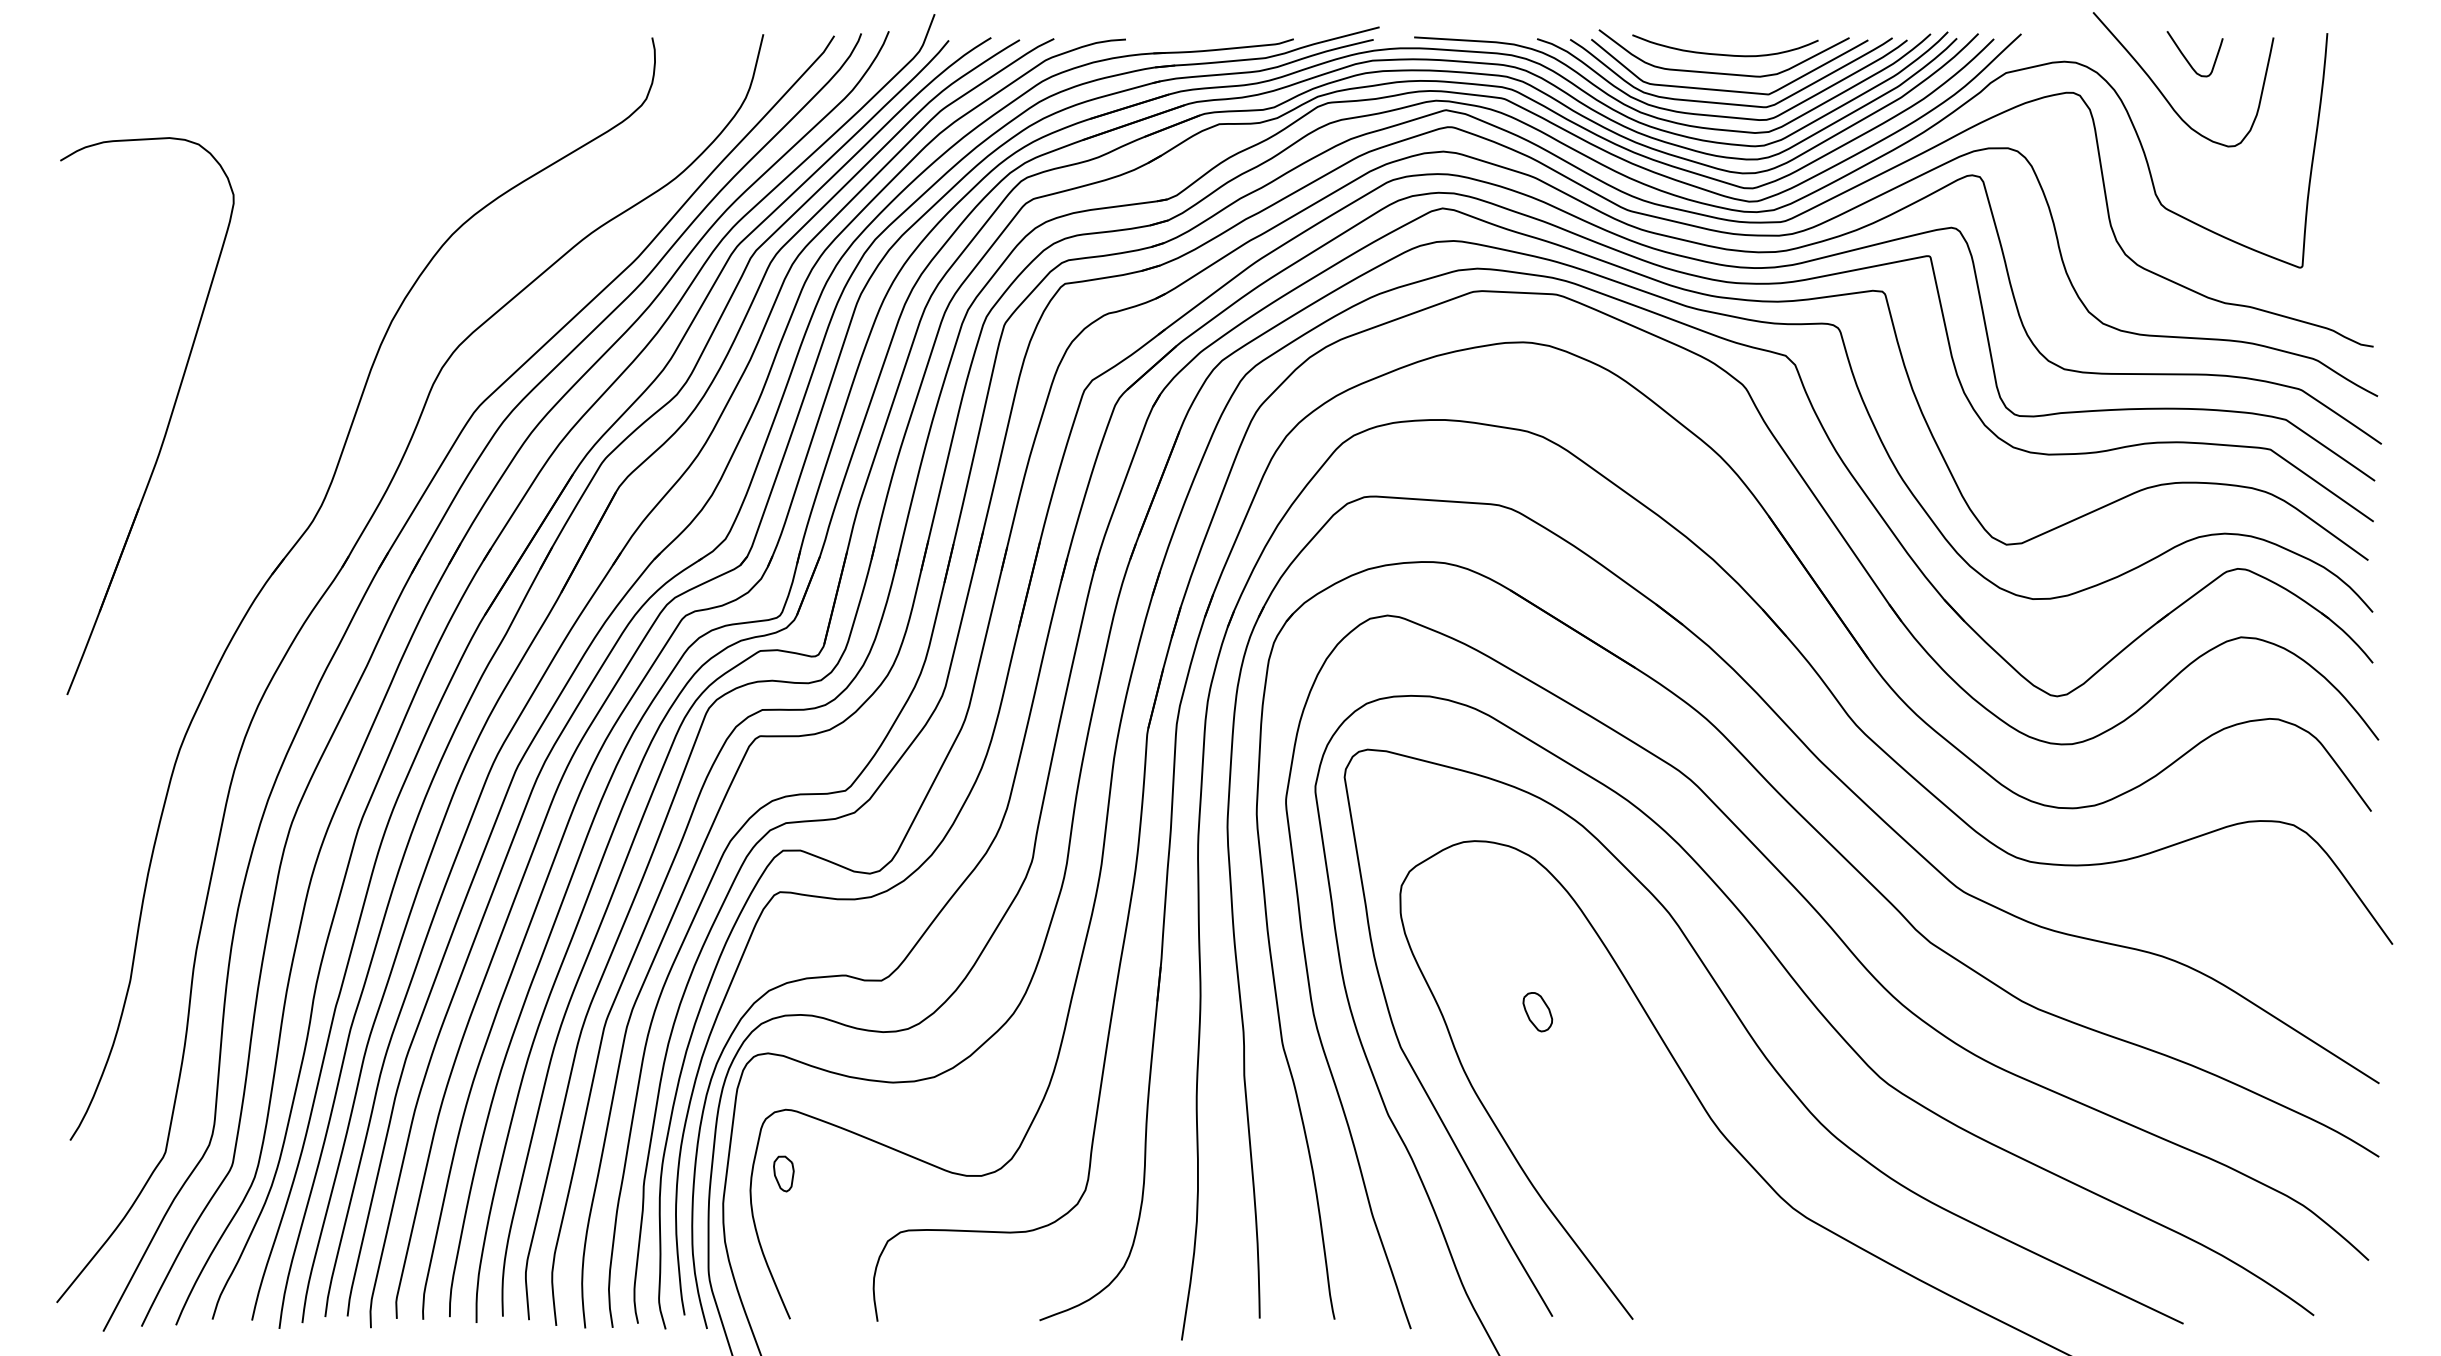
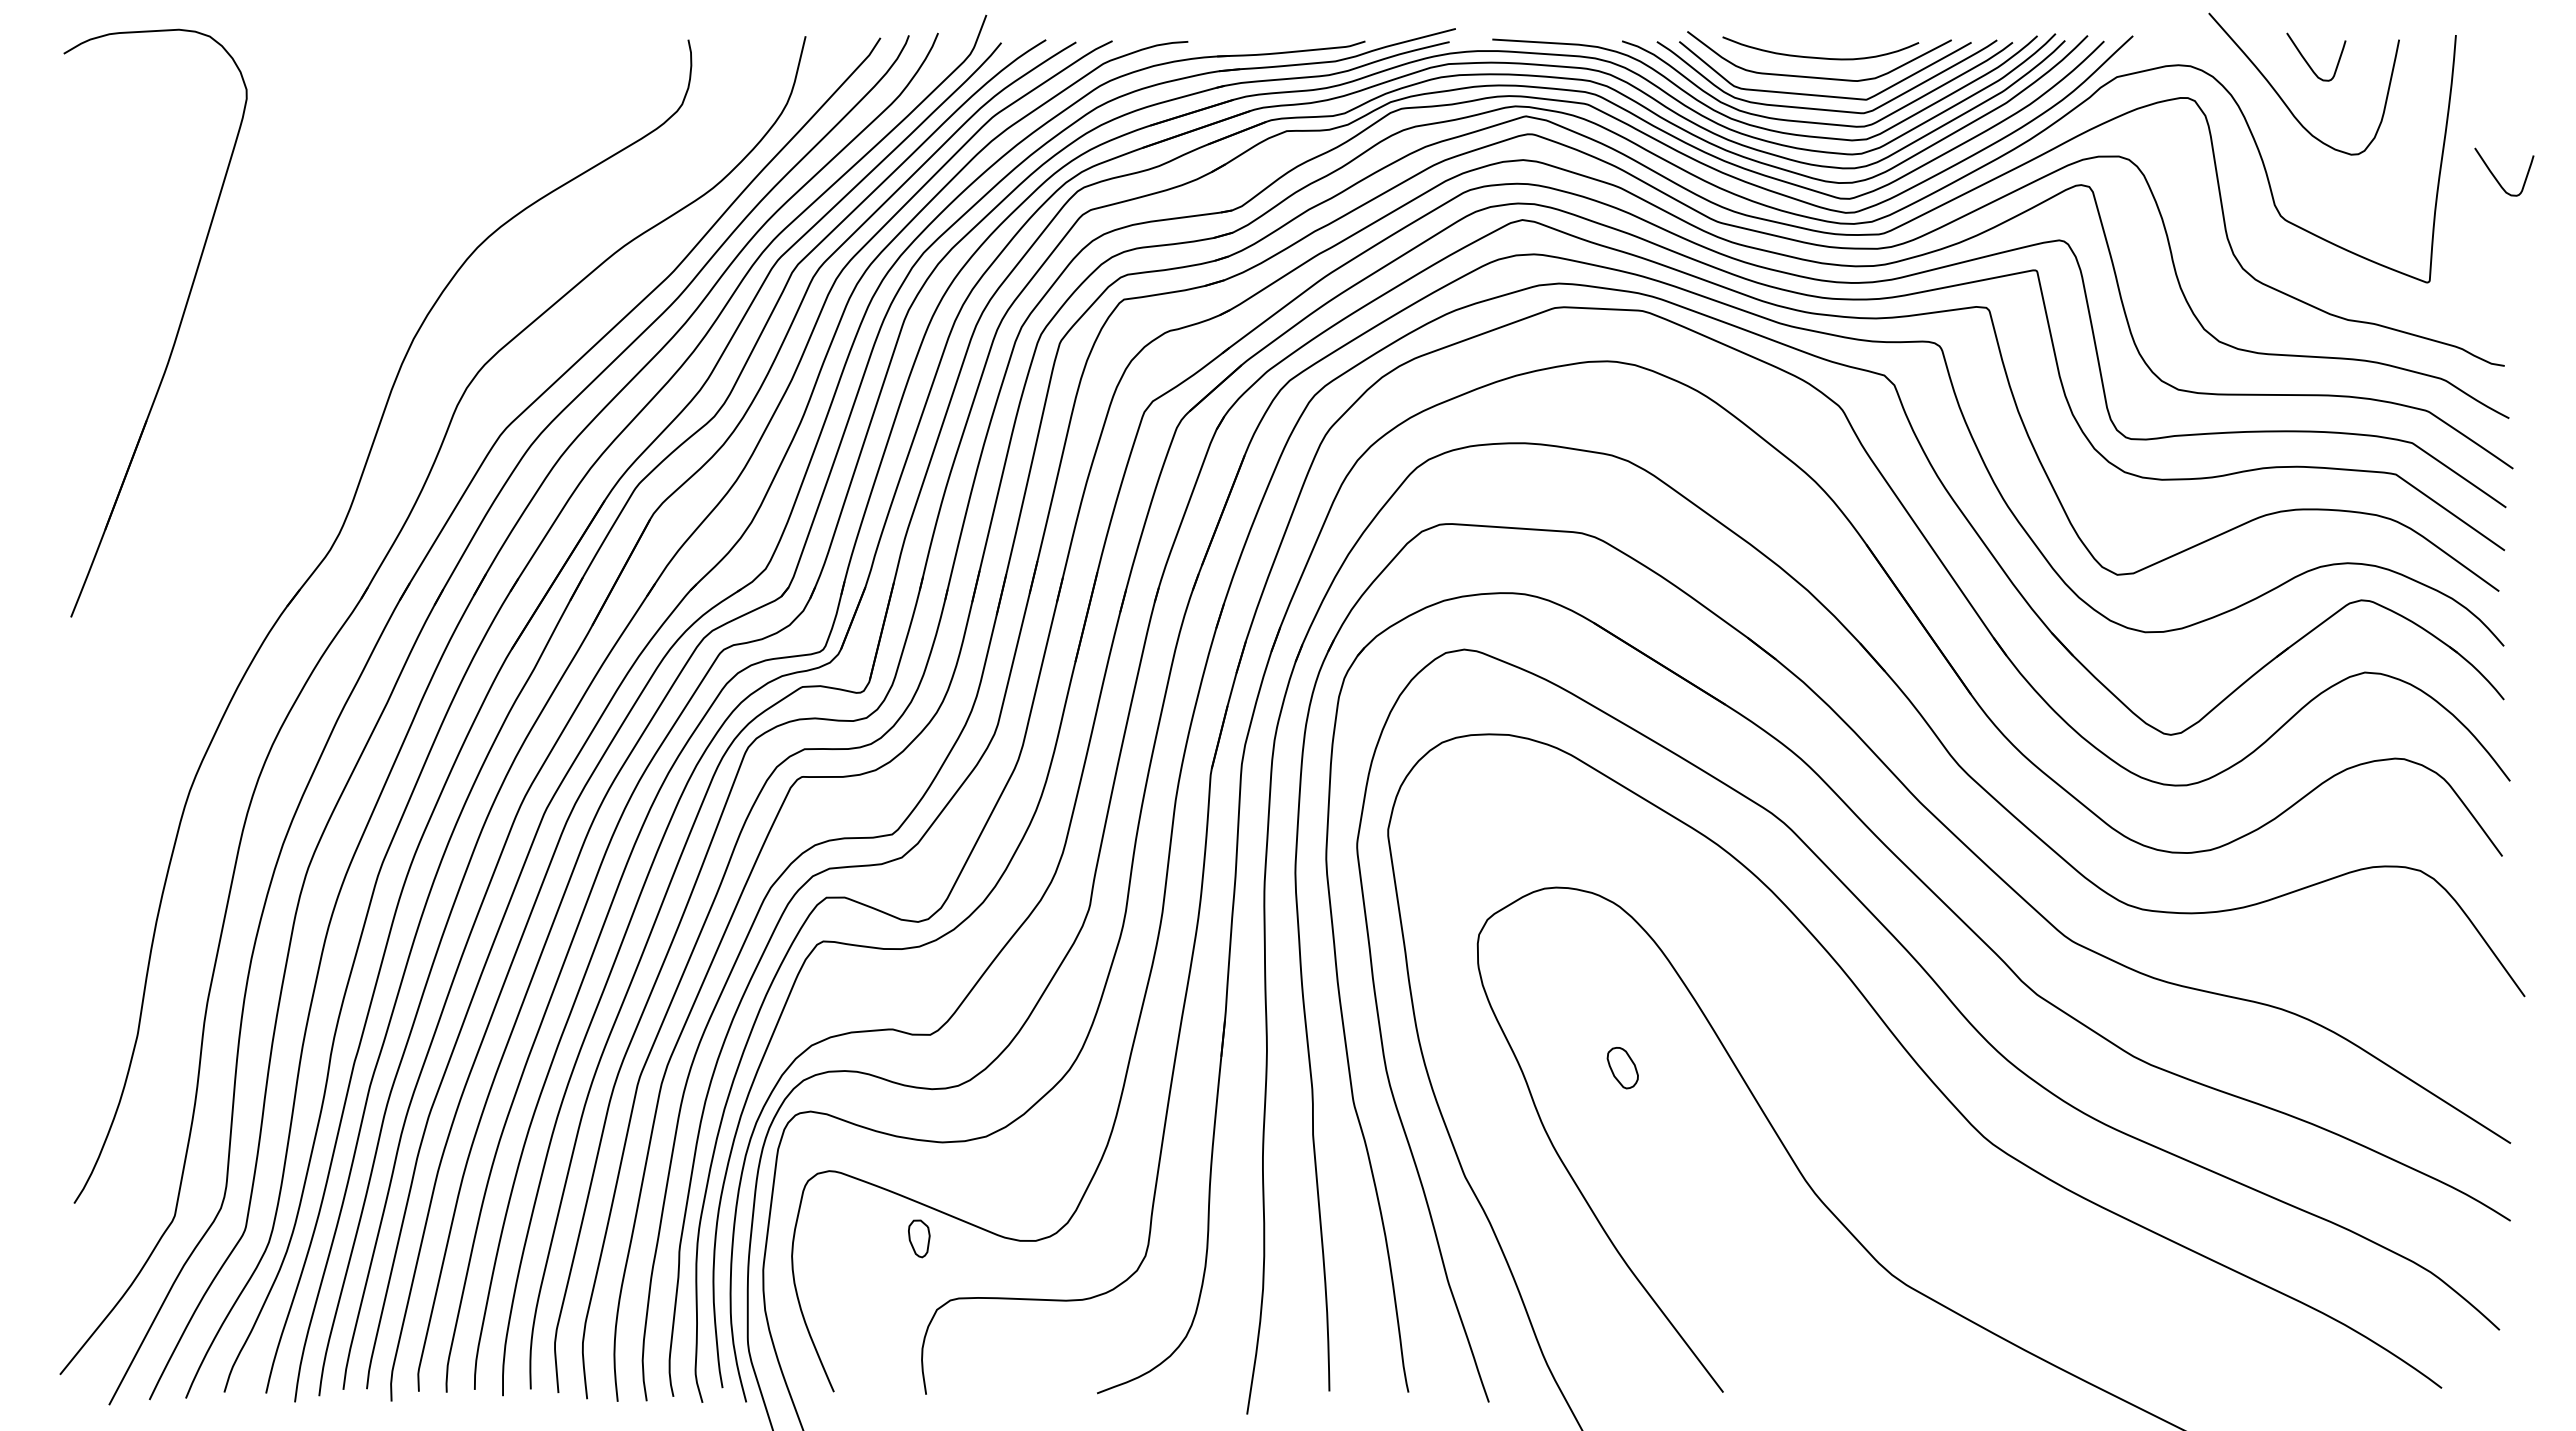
curve: (2364, 167) -> (2495, 176), added
part: (168, 422) -> (177, 329), moved
curve: (1755, 1040) -> (1852, 1098), removed
part: (784, 1173) -> (919, 1238), moved

